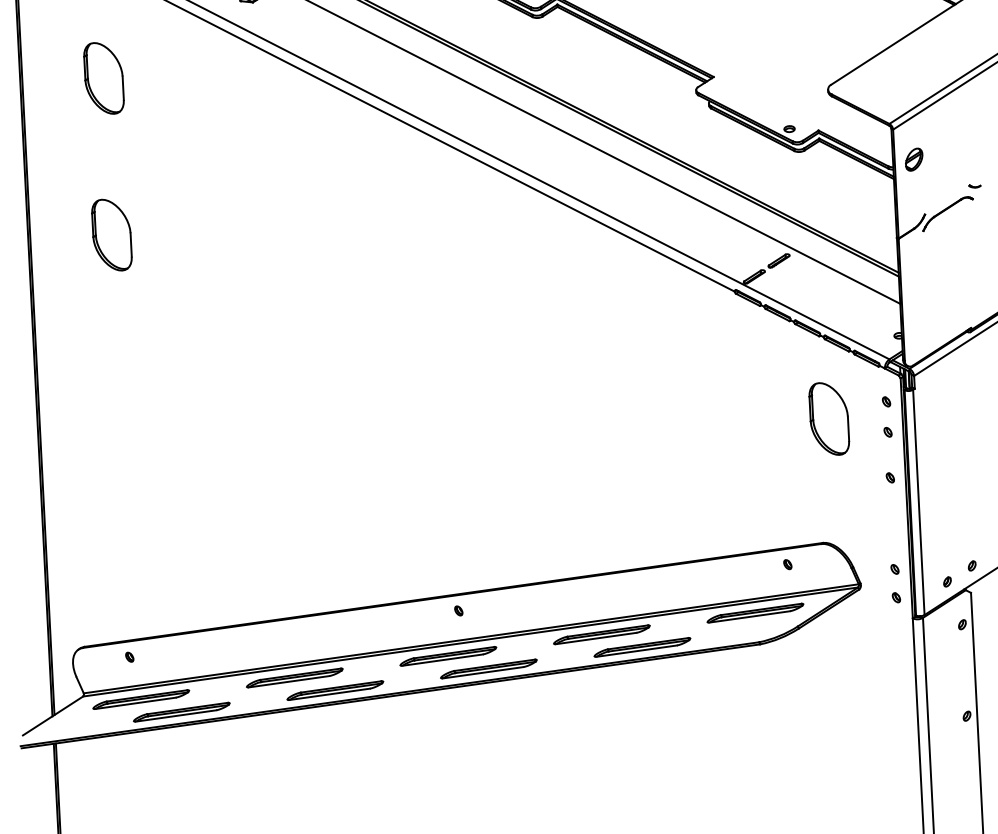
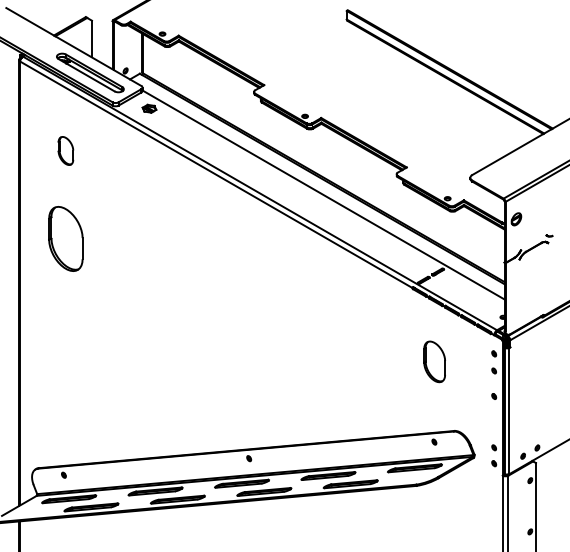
part: (103, 77) -> (65, 150), size x0.7
part: (111, 234) -> (65, 238), size x1.6
part: (828, 418) -> (434, 361), moved

